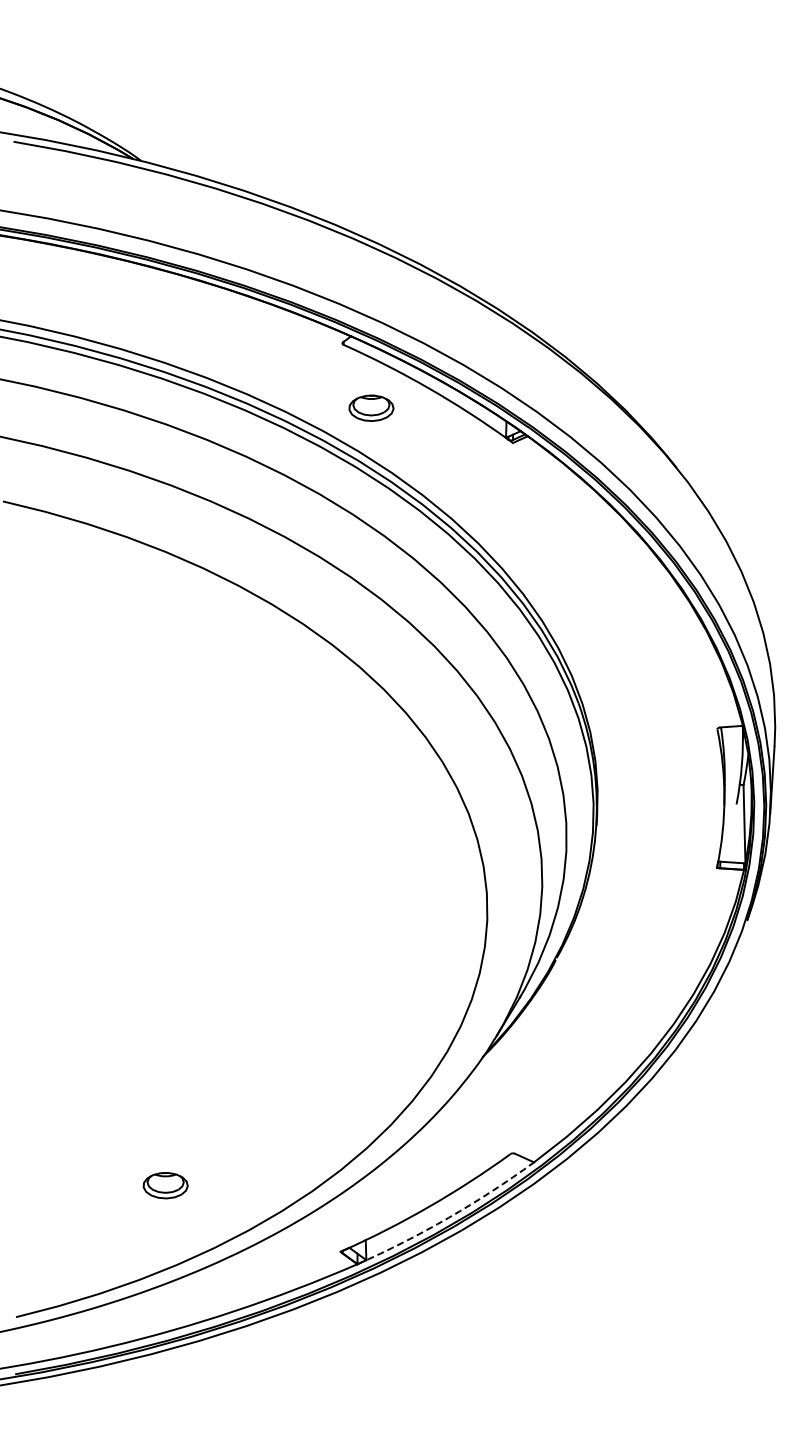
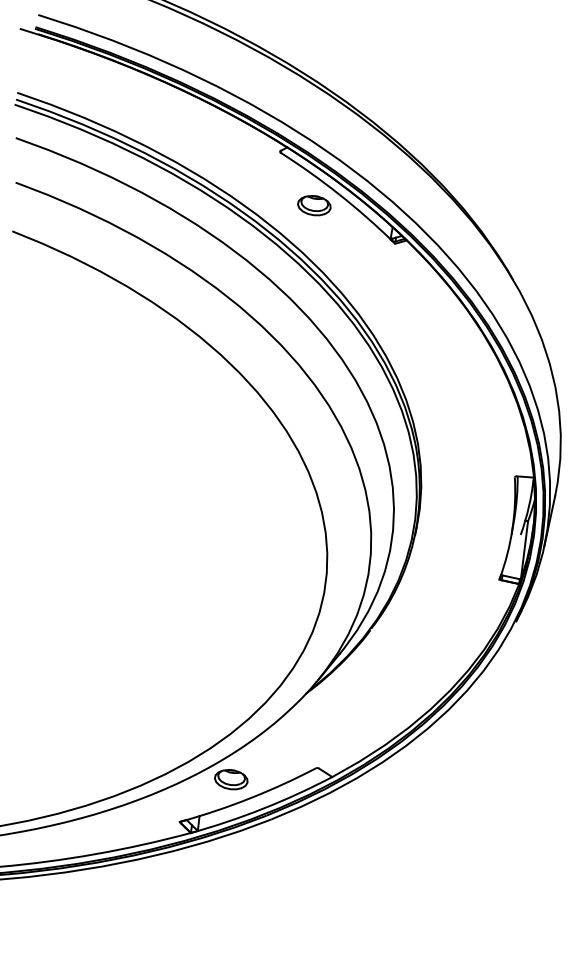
part: (371, 407) -> (314, 205), moved
part: (165, 1185) -> (231, 779), moved
arc: (448, 1217) -> (263, 808), dashed -> solid

